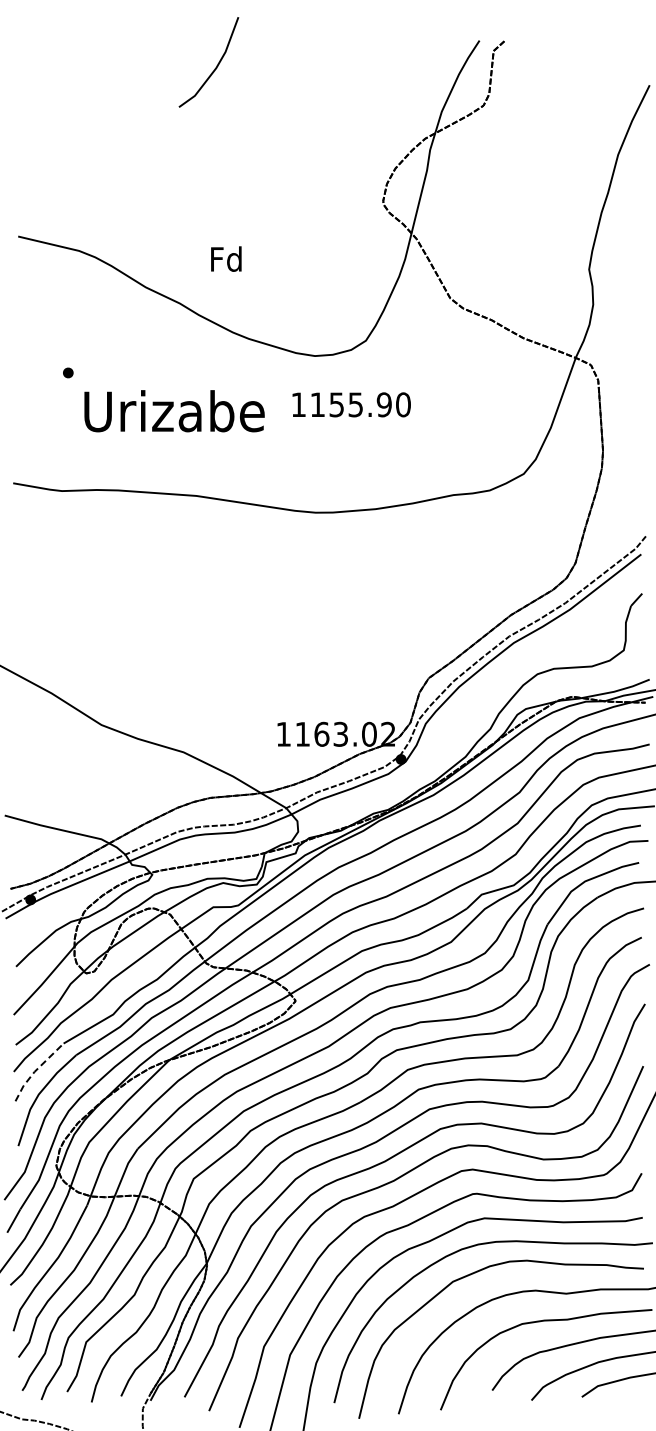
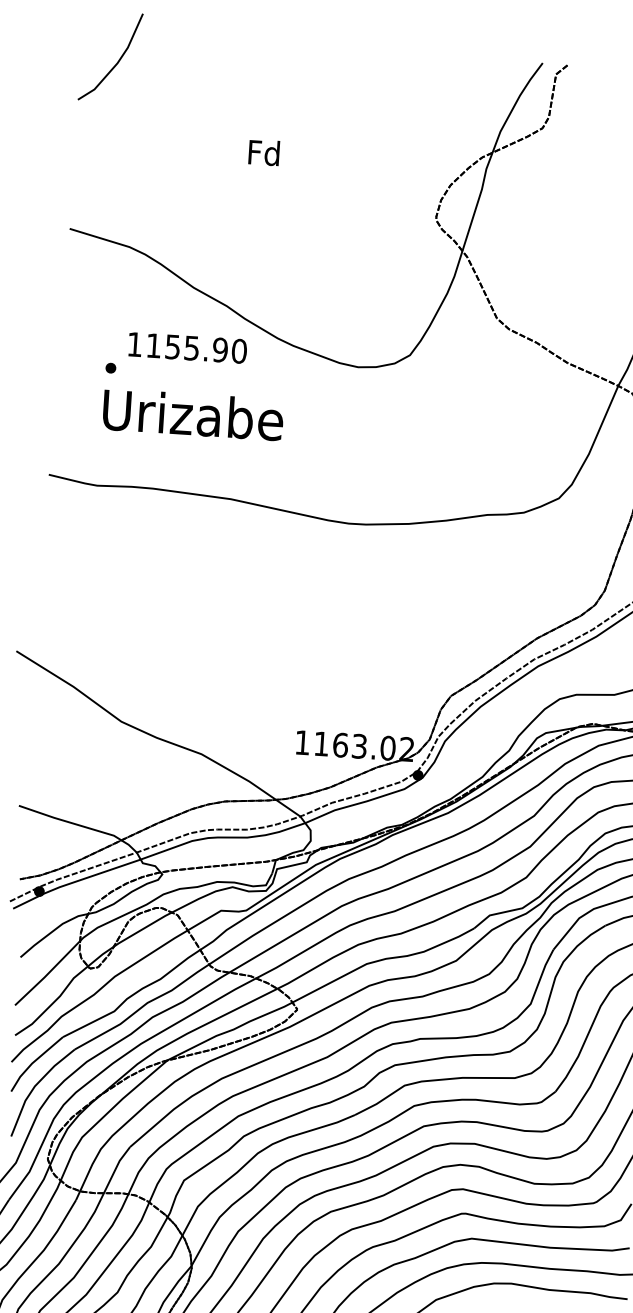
line: (214, 68) -> (115, 63), moved
text: (226, 258) -> (264, 152), moved
text: (351, 404) -> (187, 347), moved
text: (174, 411) -> (193, 415), moved
line: (35, 1070) -> (33, 1062), dashed -> solid

